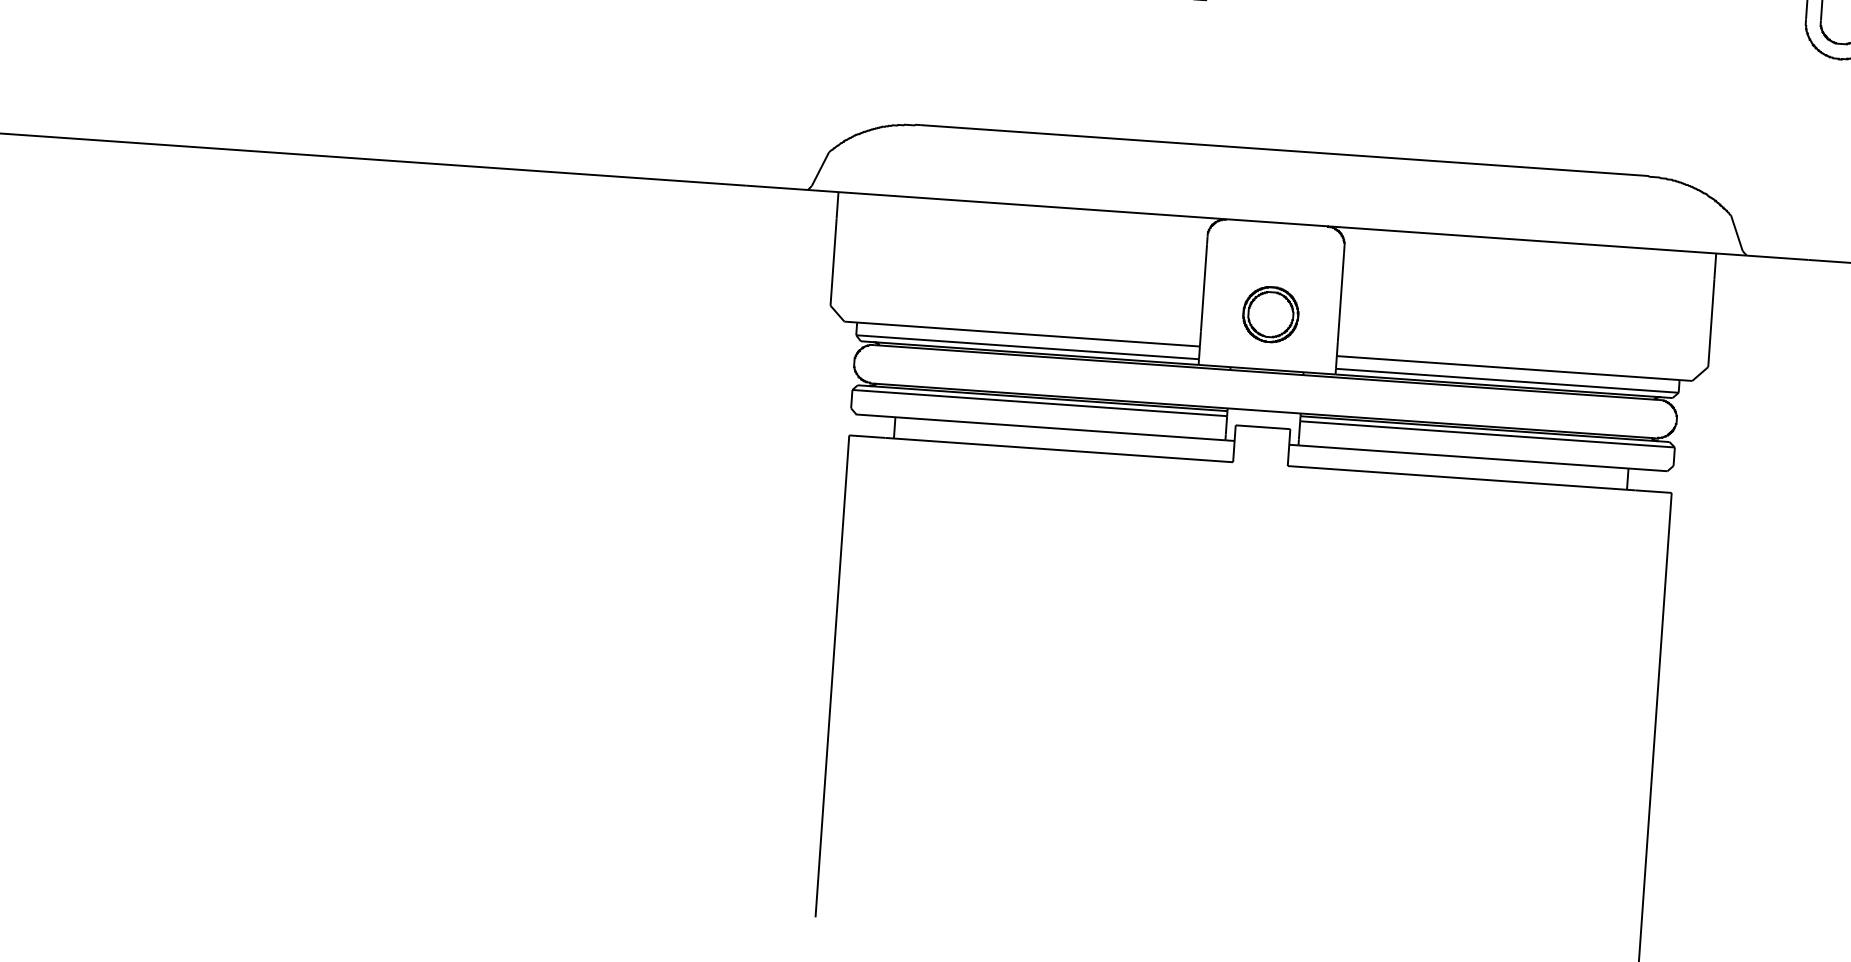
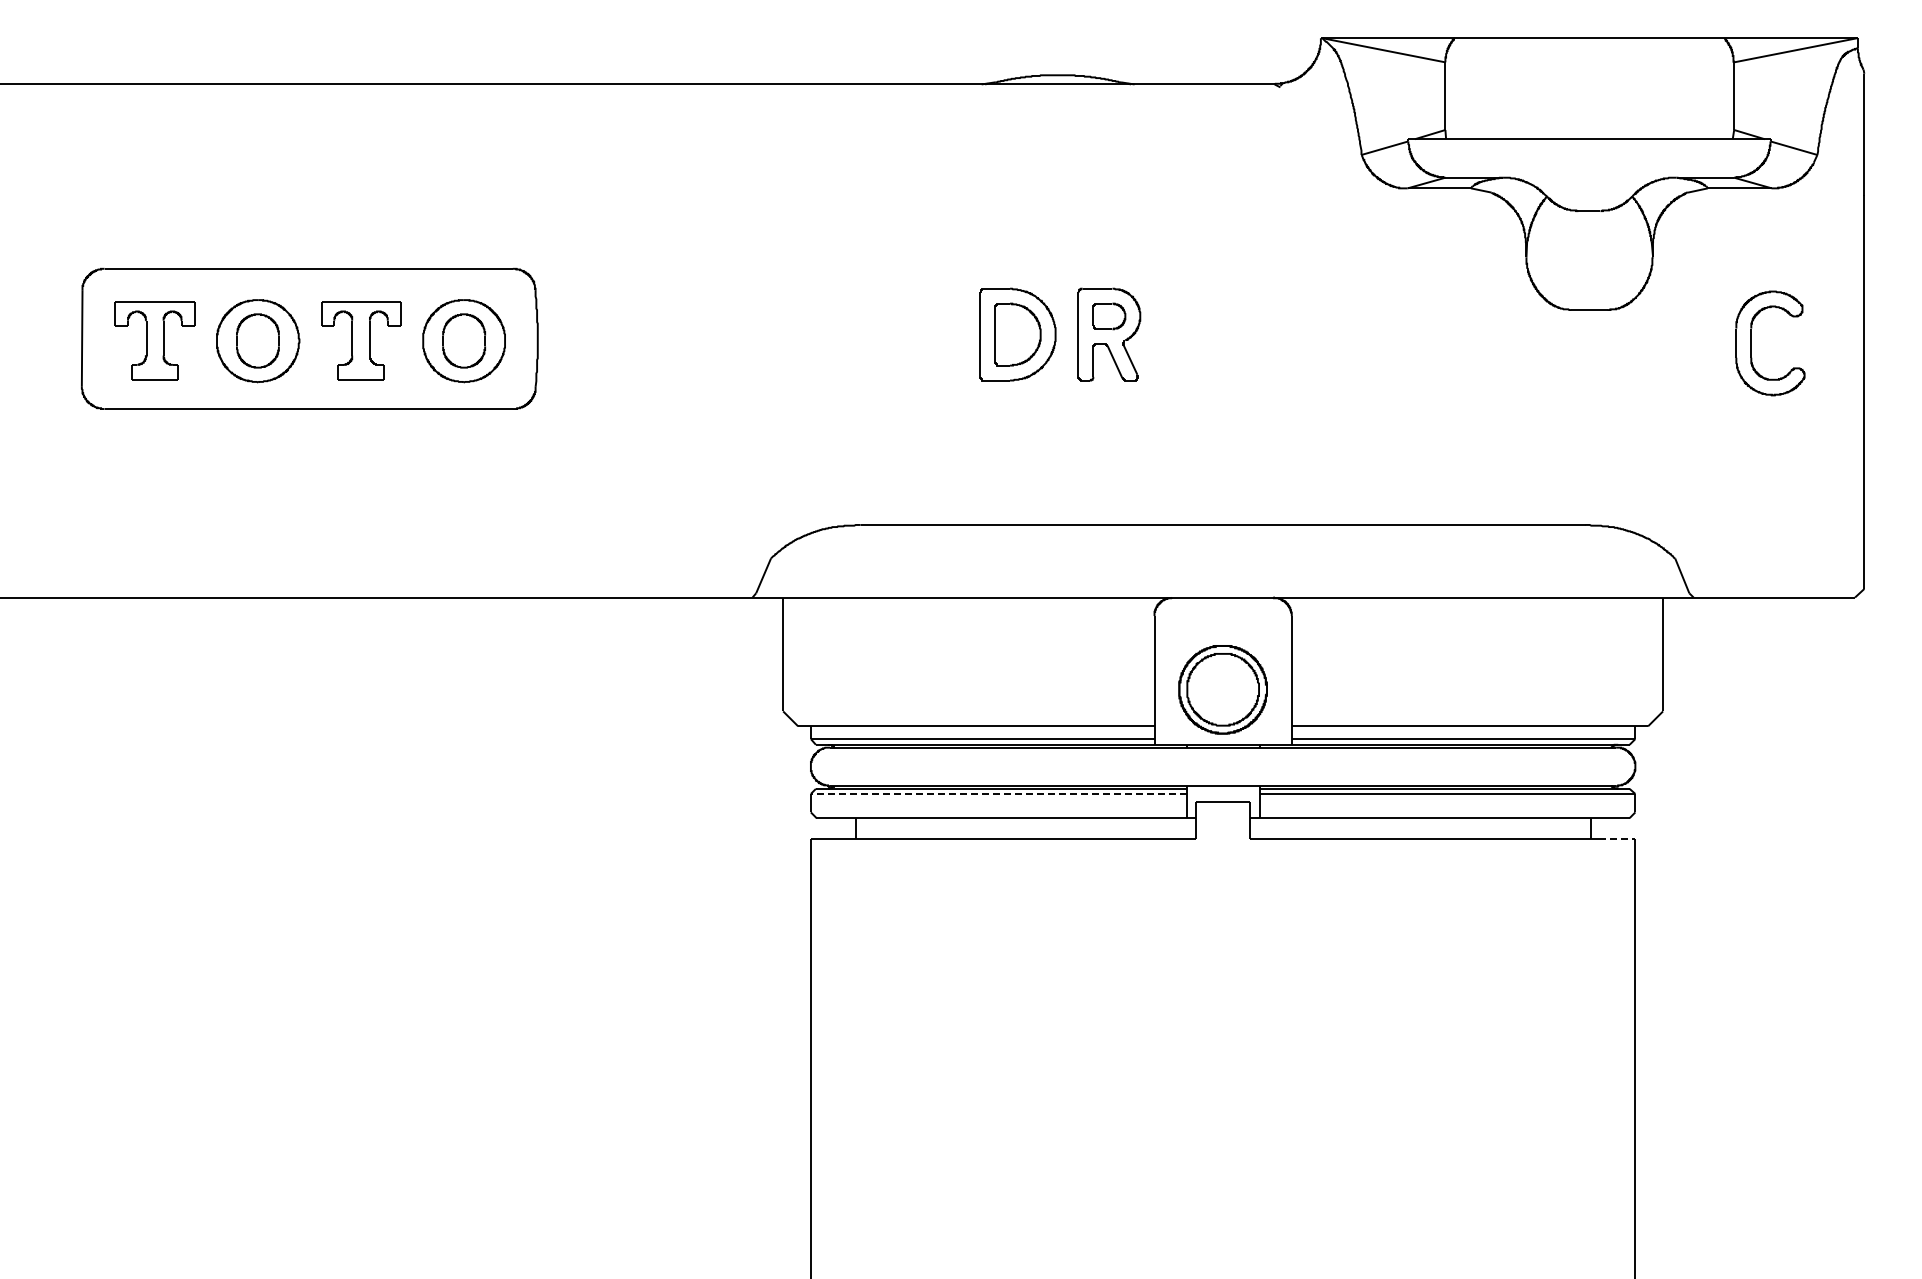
part: (1270, 314) -> (1222, 689), size x1.6
line: (1039, 402) -> (998, 793), solid -> dashed
line: (1653, 491) -> (1617, 839), solid -> dashed

